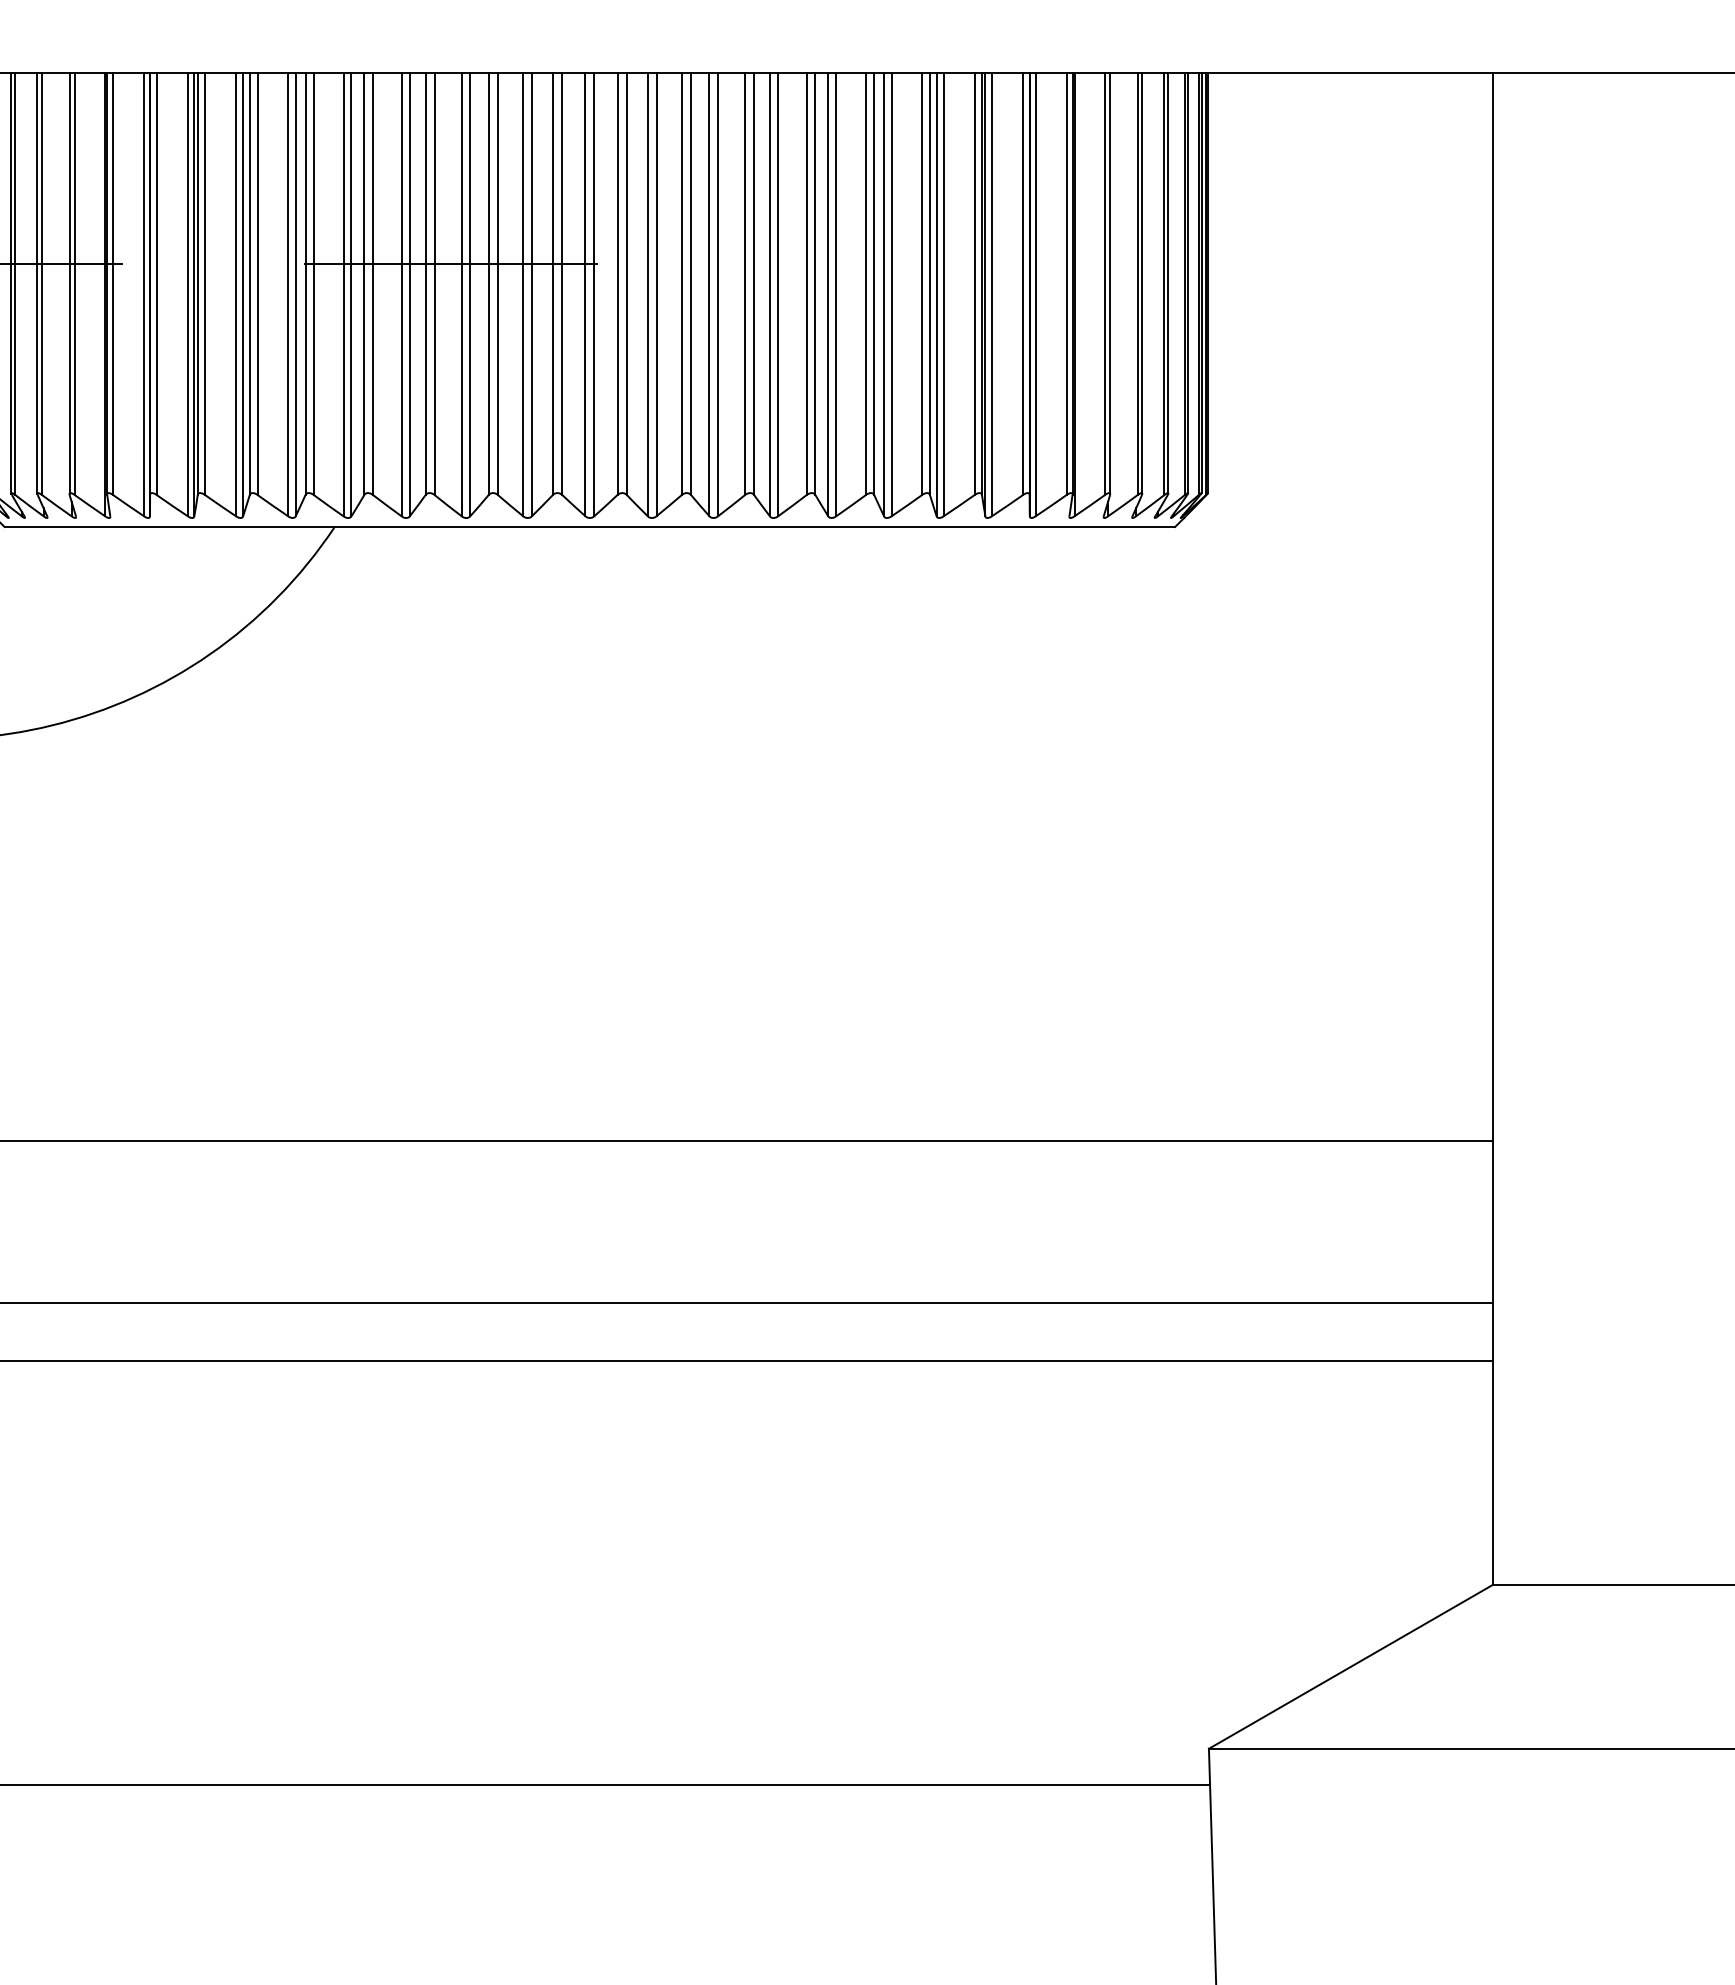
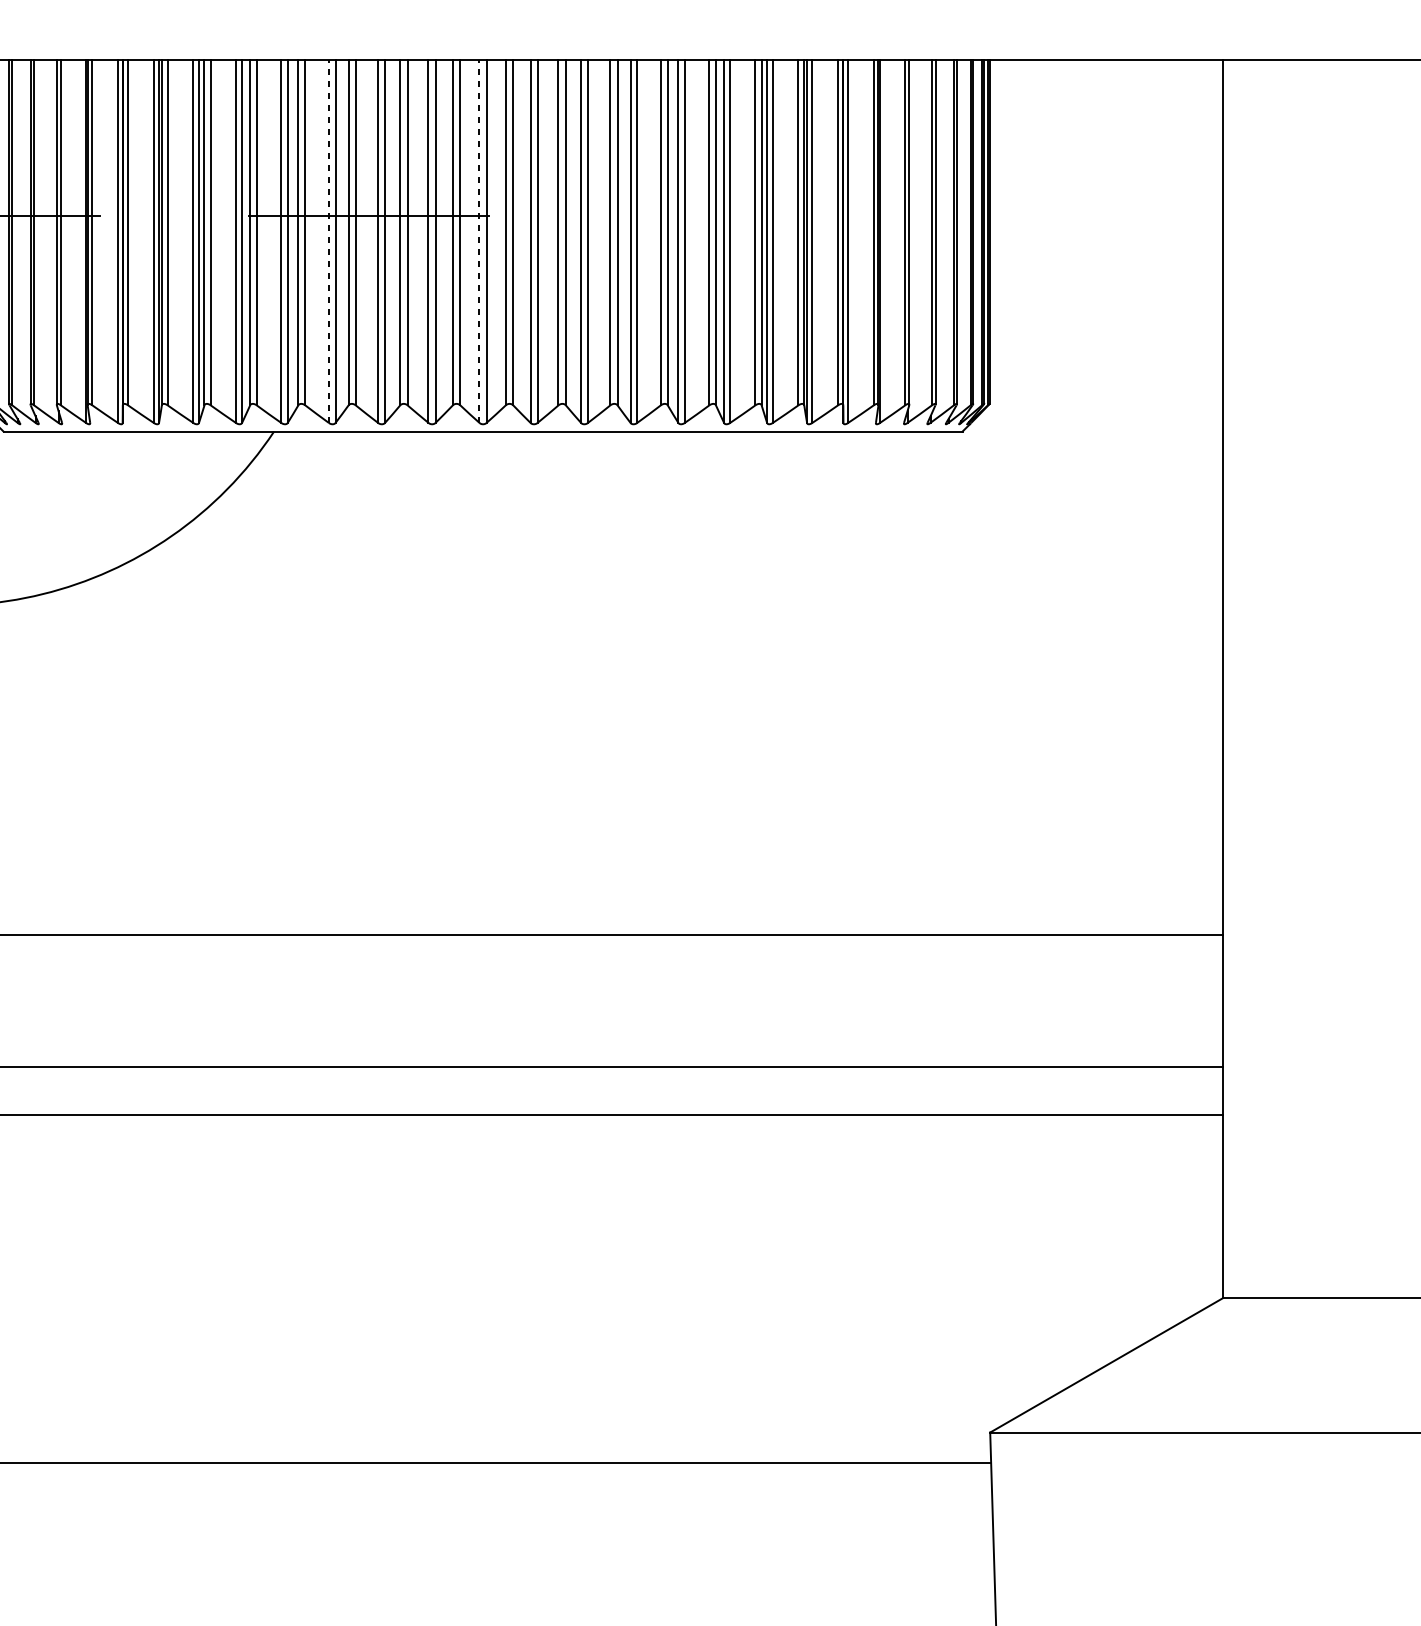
line: (401, 294) -> (328, 241), solid -> dashed
line: (585, 294) -> (479, 241), solid -> dashed

